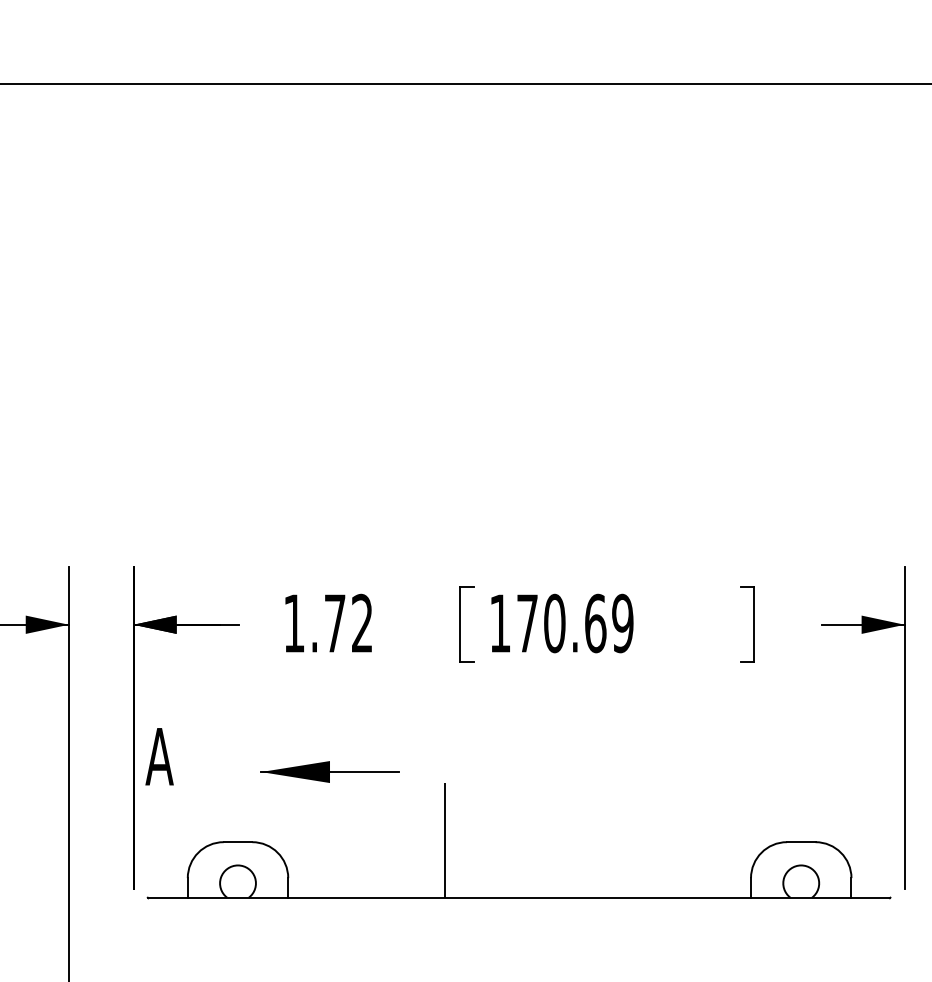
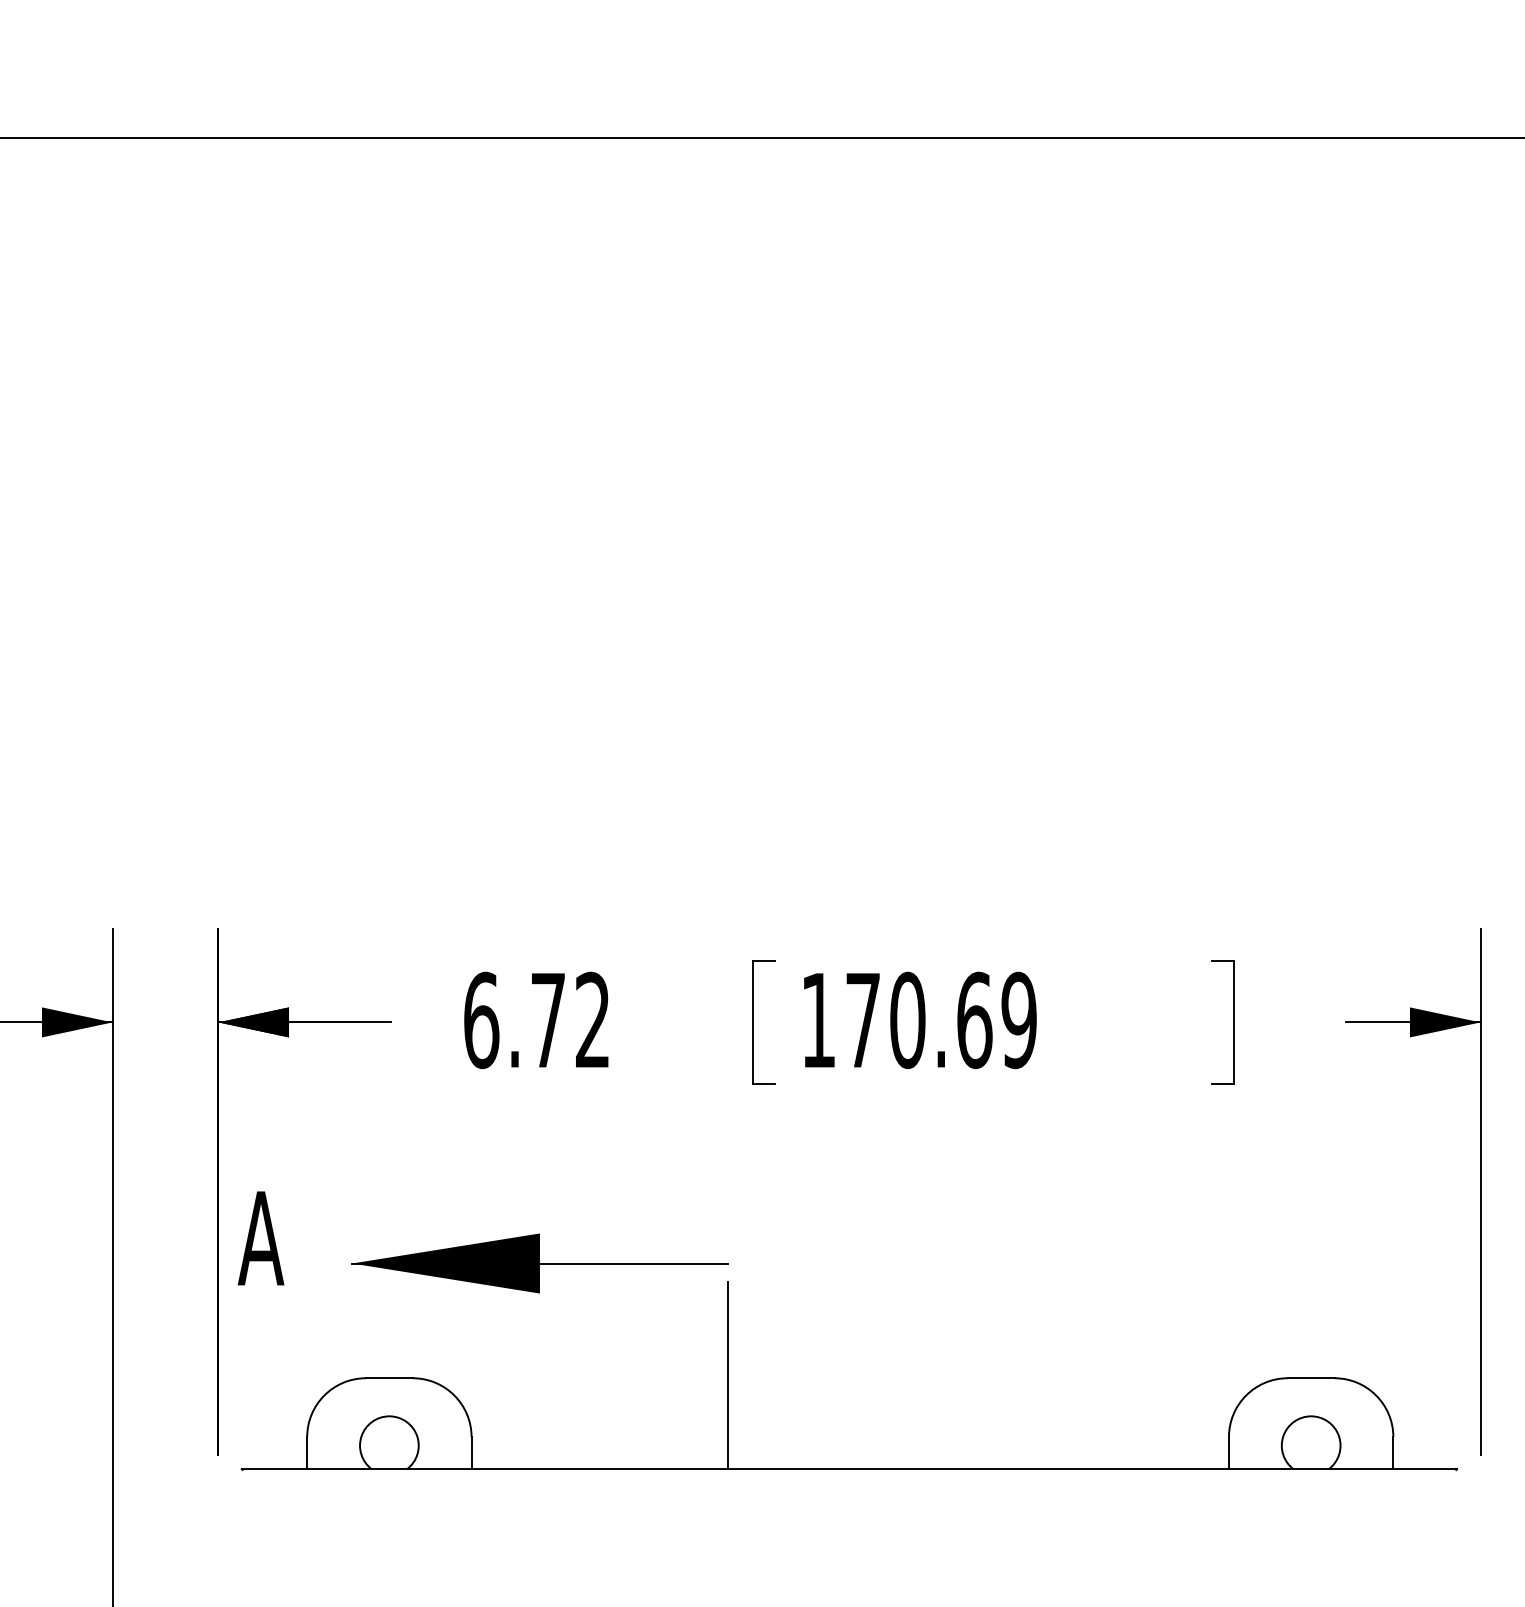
text: (294, 623) -> (481, 1020), 1.72 -> 6.72
part: (329, 771) -> (539, 1262), size x1.67

